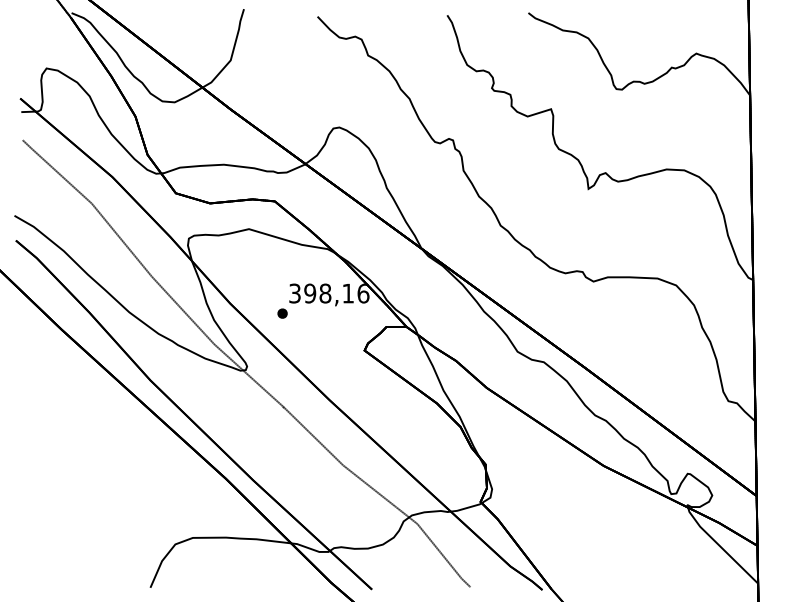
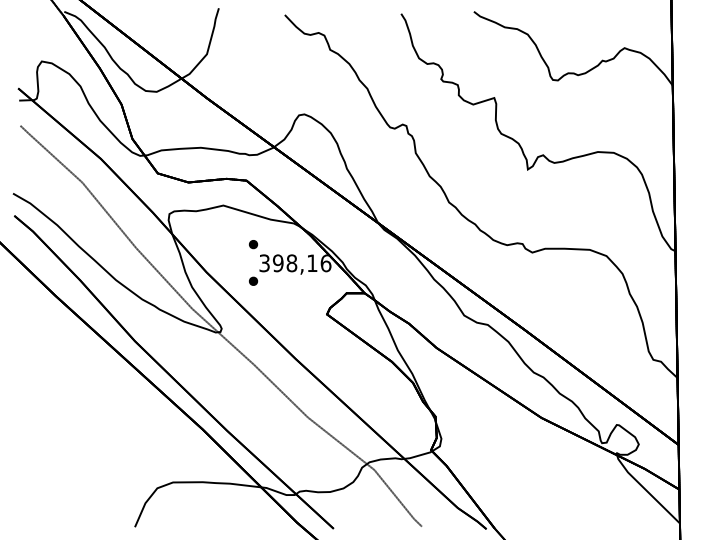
part: (282, 272) -> (253, 244), added

